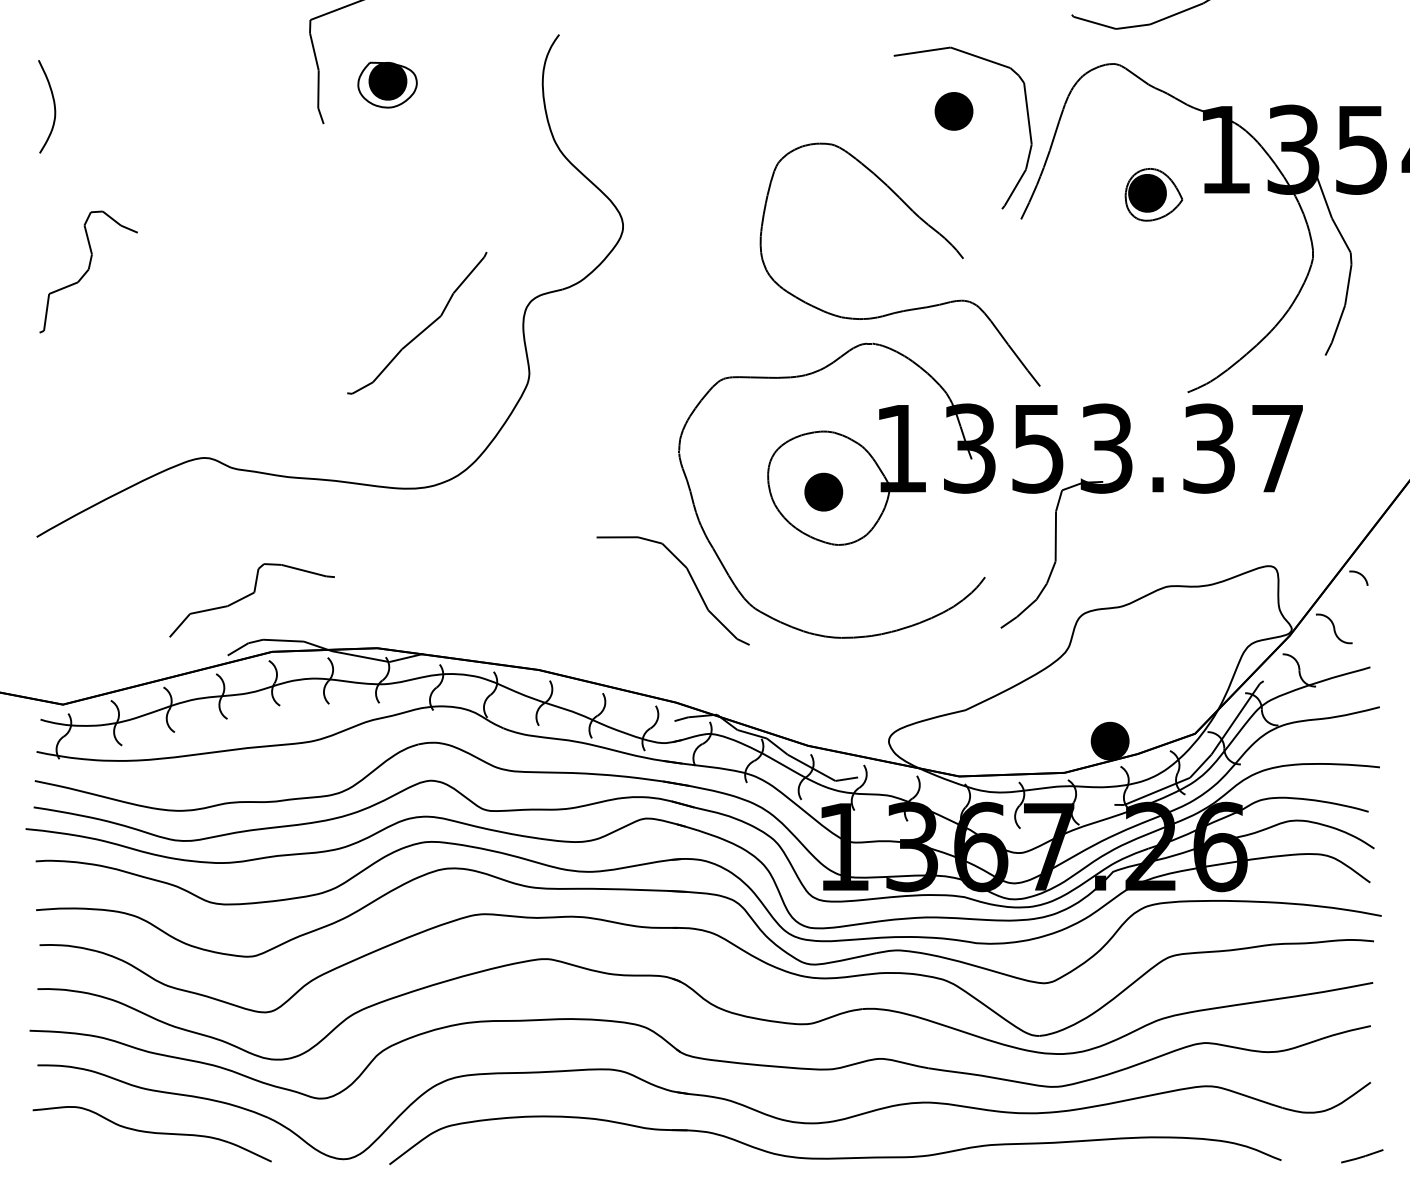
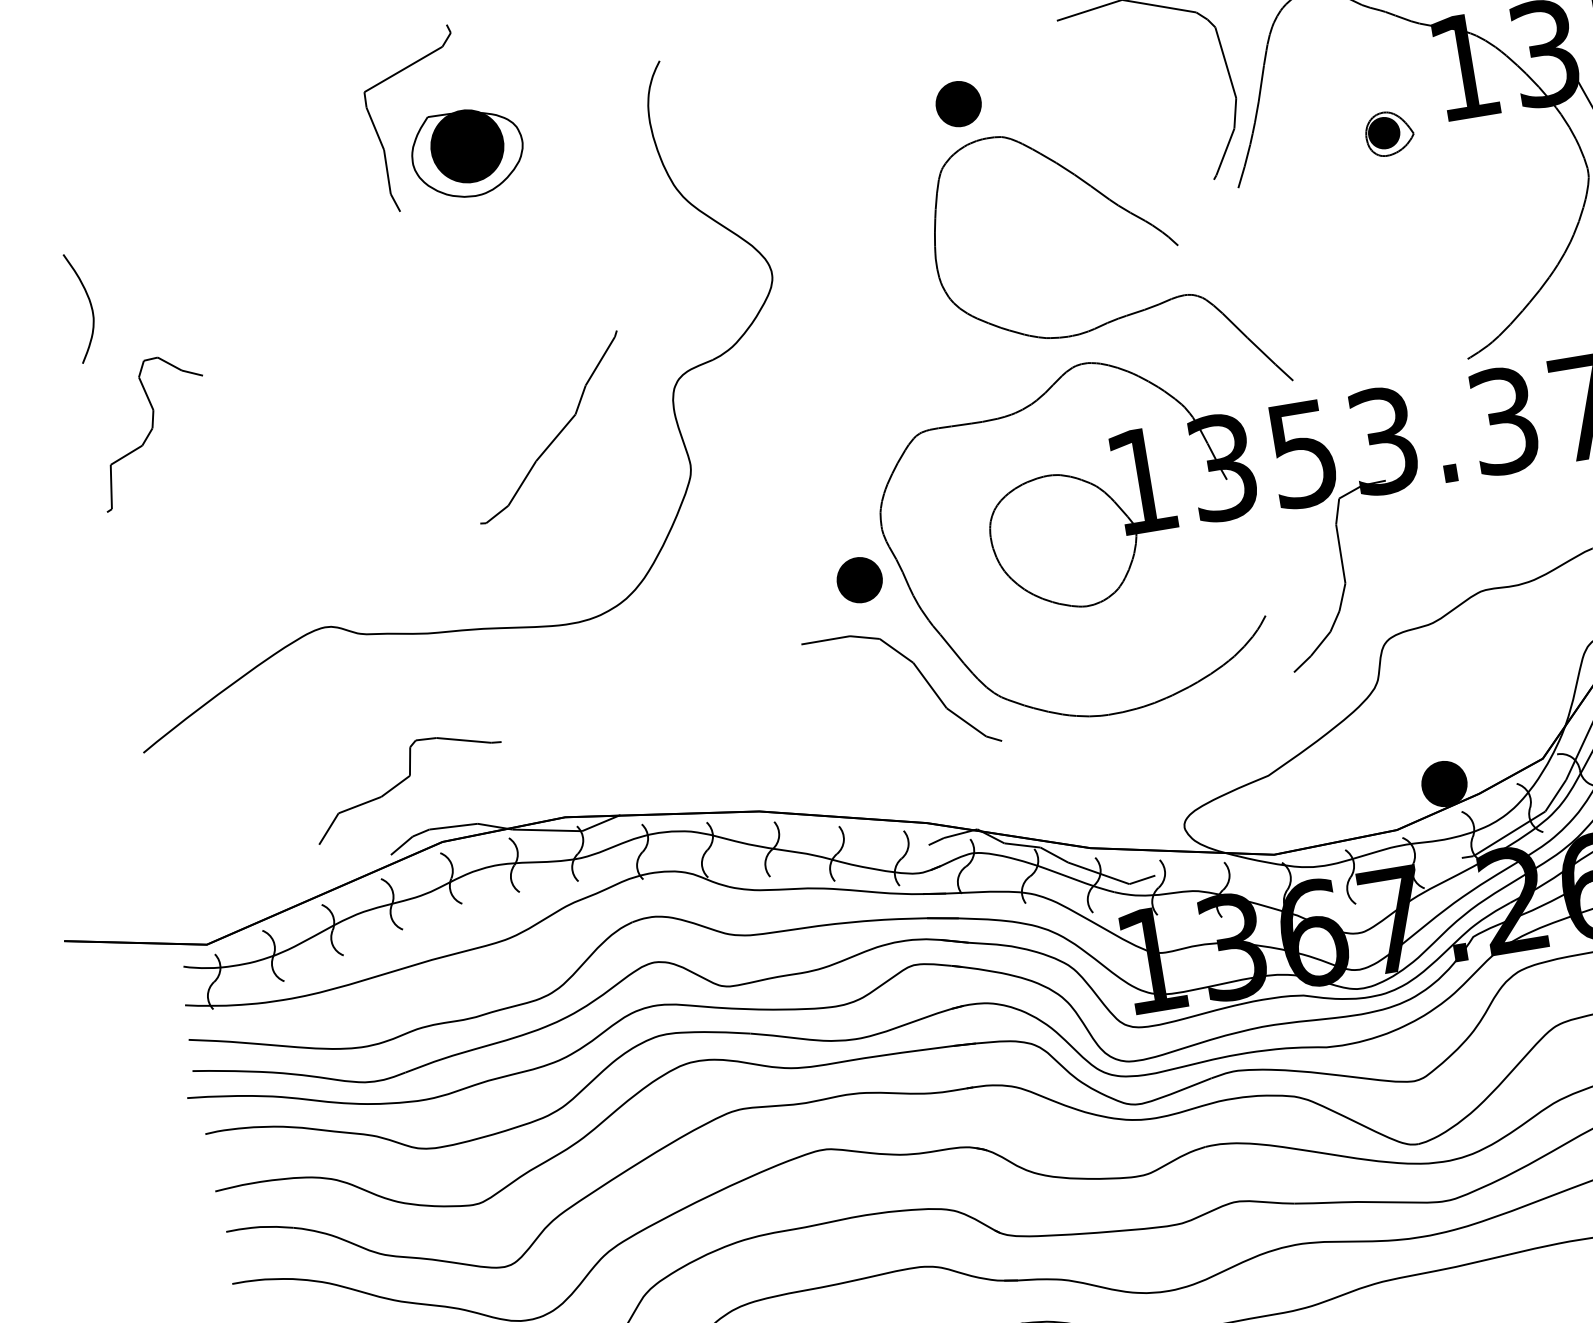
part: (387, 84) -> (467, 152), size x1.6
curve: (53, 105) -> (89, 304), moved
part: (953, 111) -> (958, 104), moved
part: (1153, 194) -> (1389, 133), size x0.7
part: (823, 491) -> (859, 579), moved

